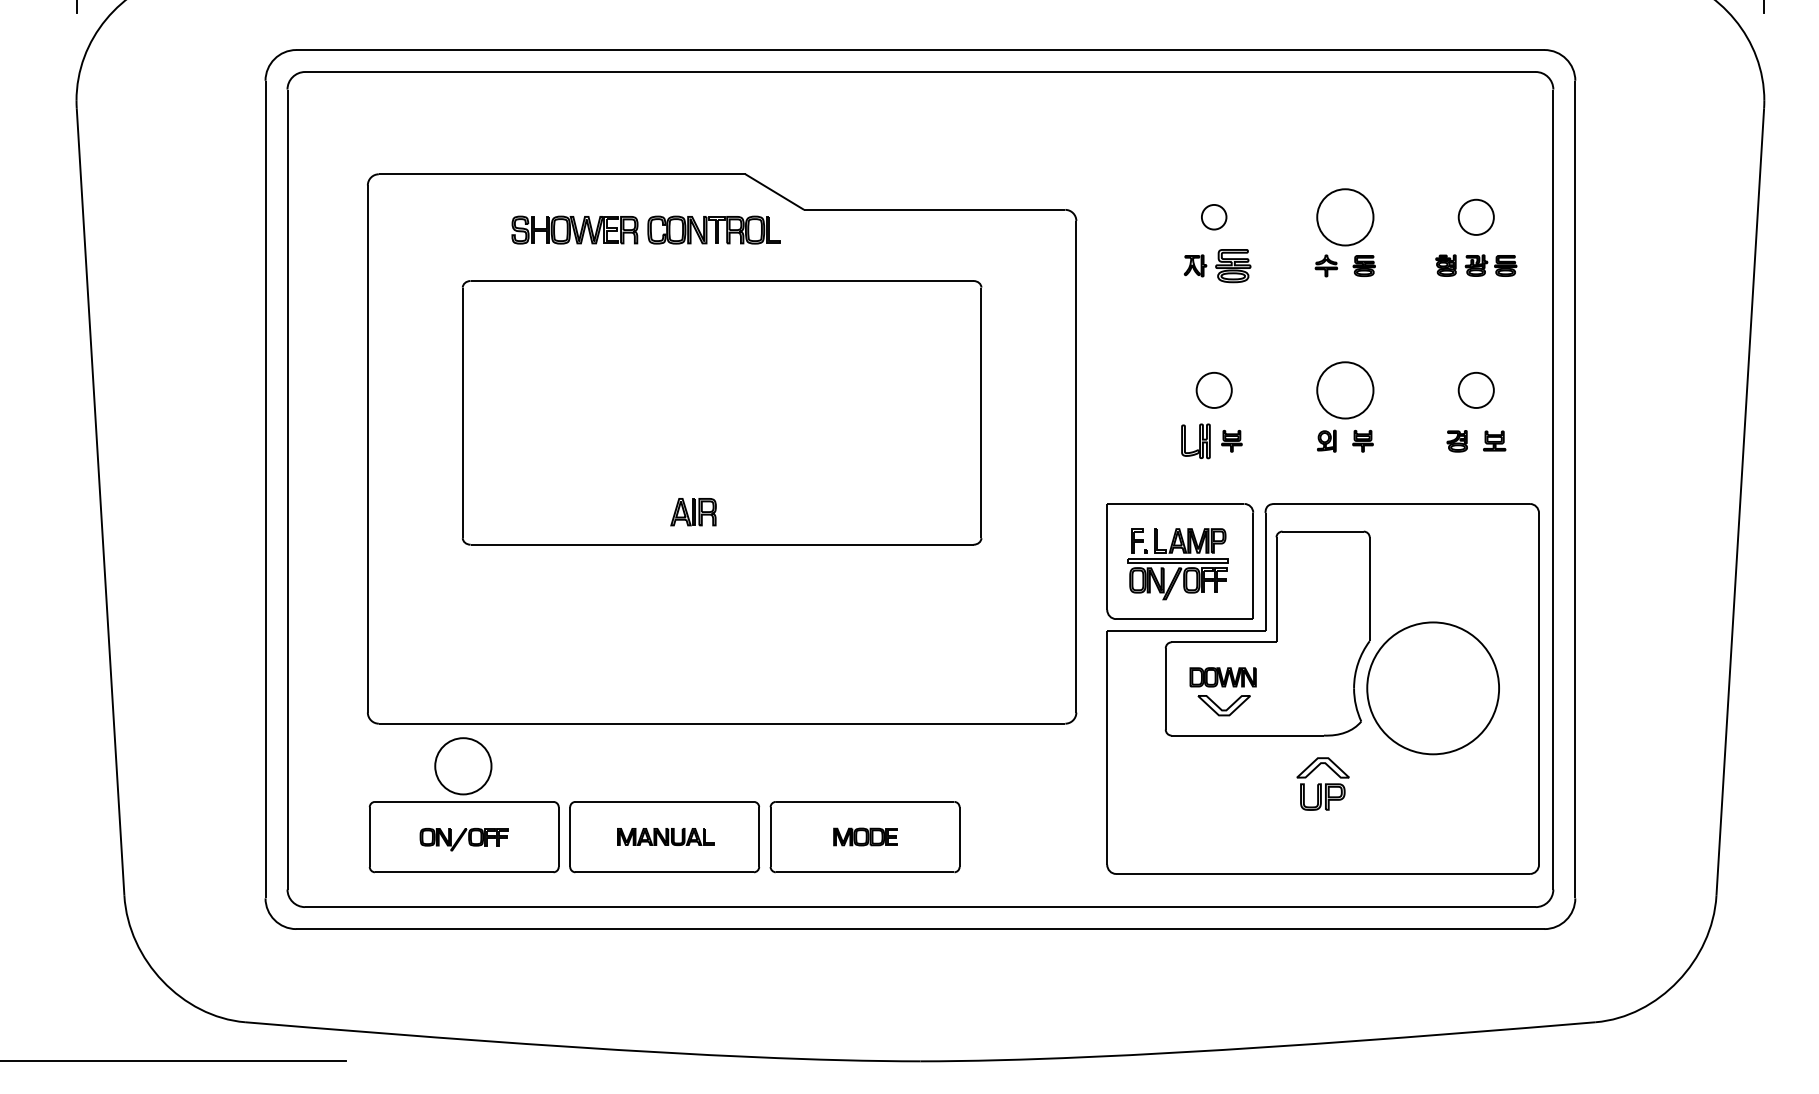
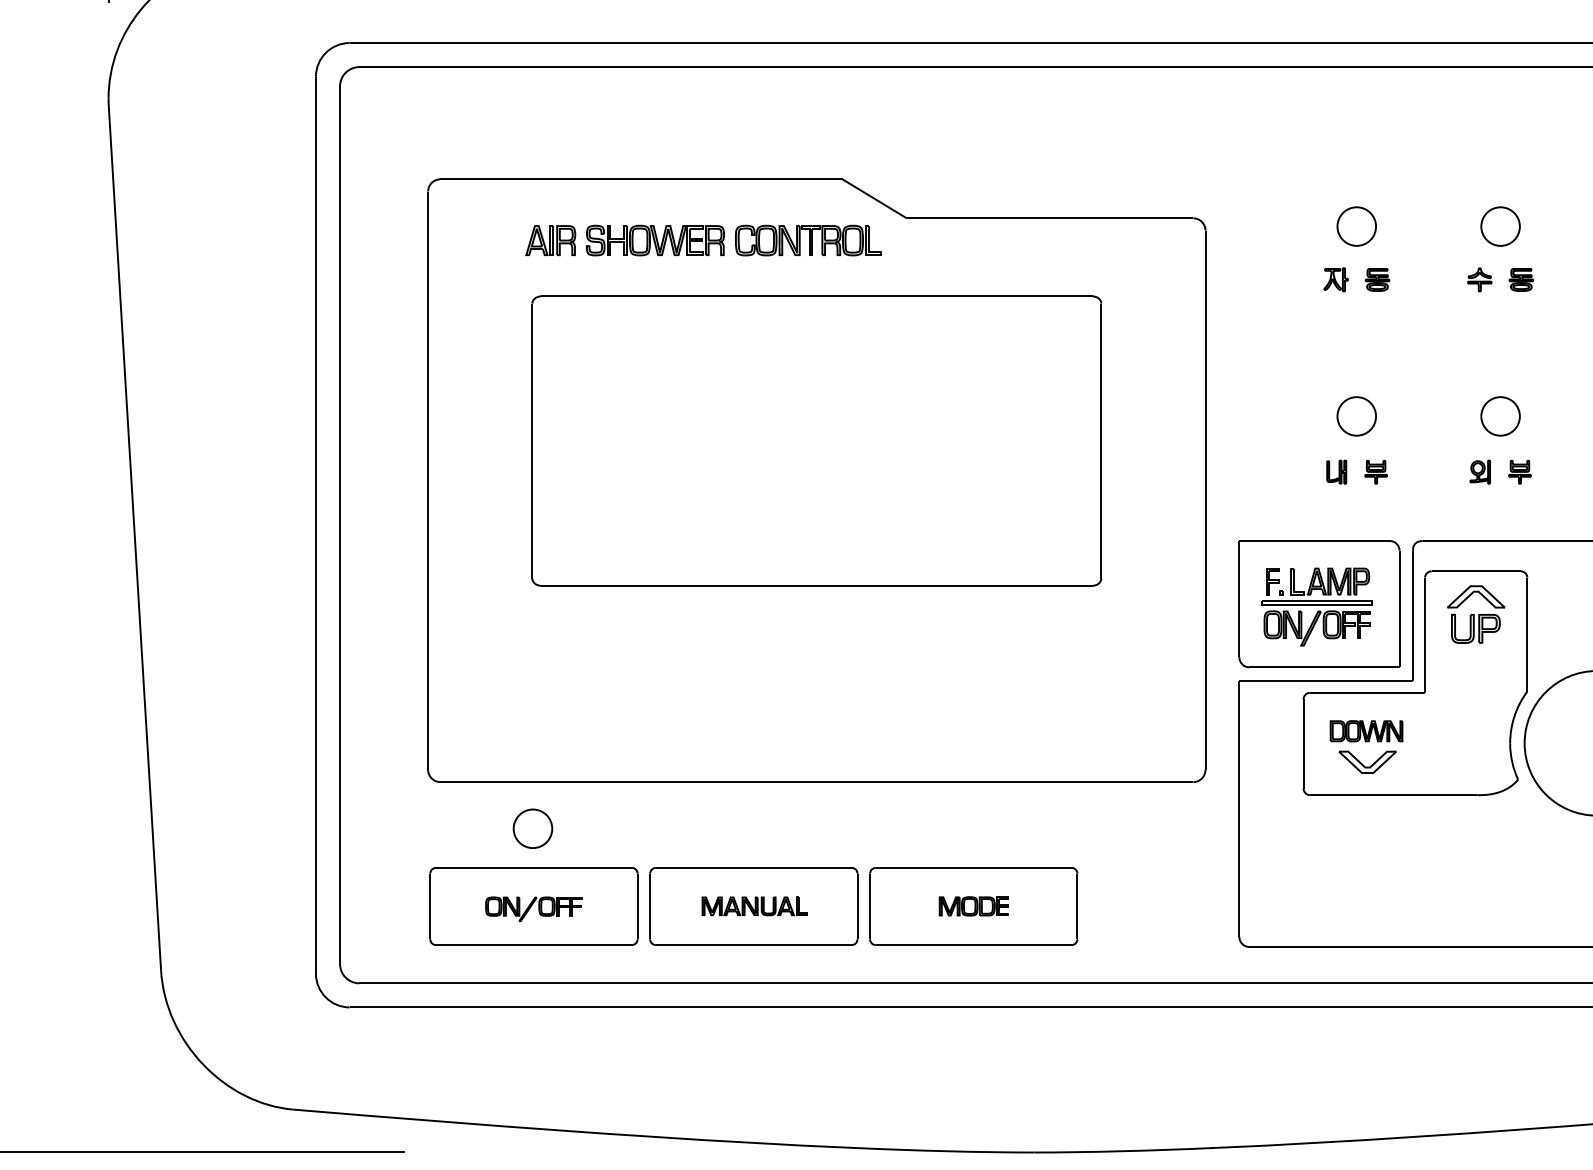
circle: (1213, 216) -> (1355, 225), size x1.43
circle: (1344, 216) -> (1499, 225), size x0.62
part: (1232, 265) -> (1376, 279), size x0.62
circle: (1344, 389) -> (1499, 415), size x0.62
part: (1195, 440) -> (1336, 471), size x0.62
part: (693, 512) -> (550, 240), moved
circle: (462, 765) -> (532, 827), size x0.62
part: (1322, 783) -> (1475, 614), moved

